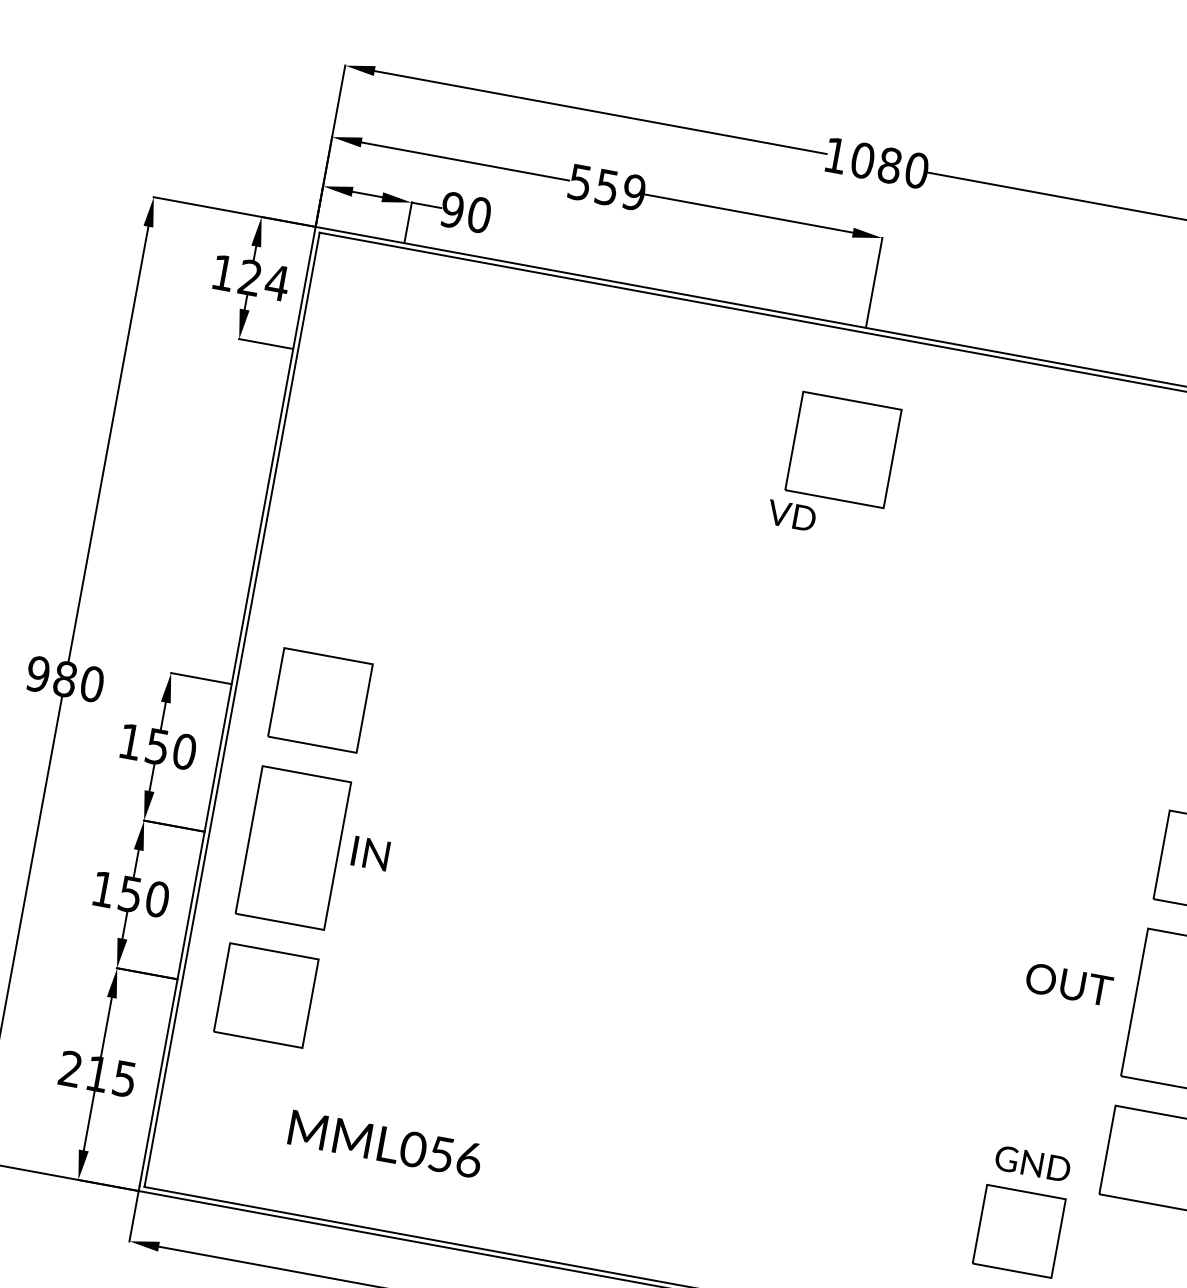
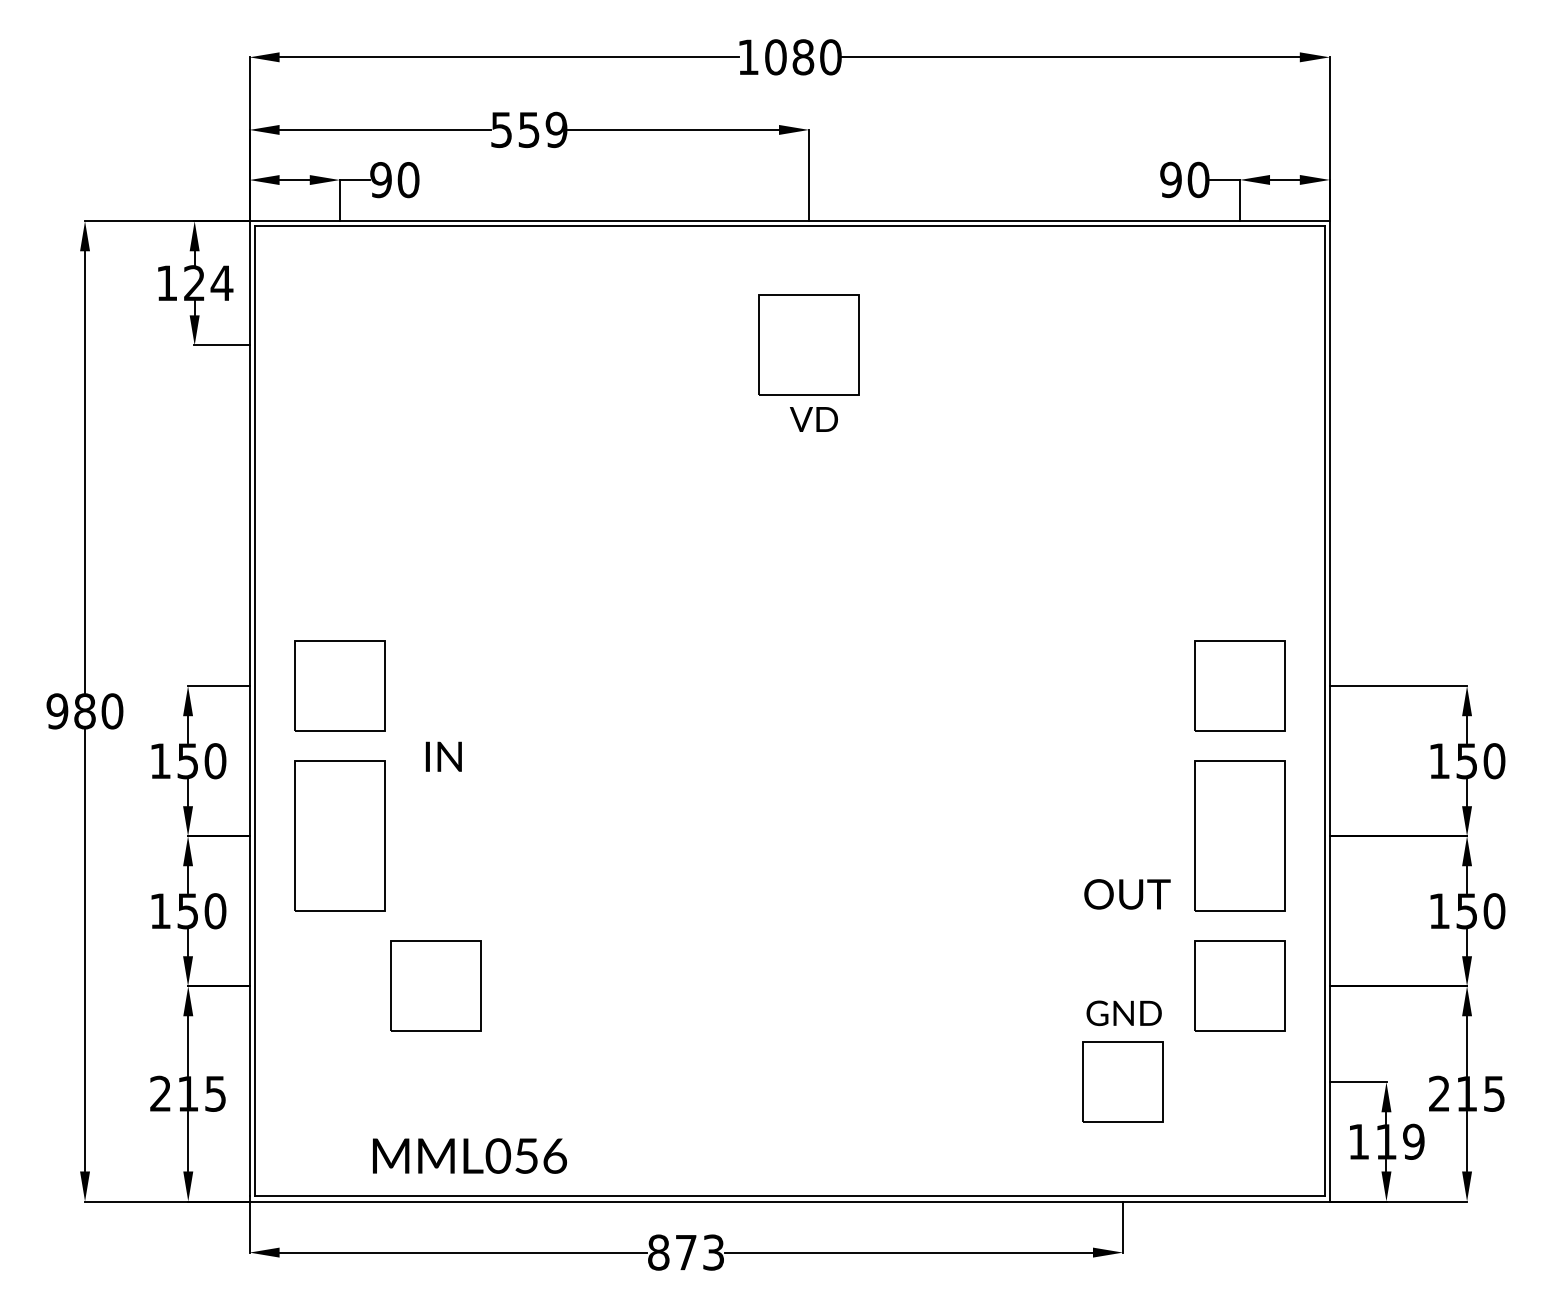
text: (791, 515) -> (813, 419), moved
text: (370, 853) -> (443, 756), moved
text: (1069, 984) -> (1127, 894), moved
part: (266, 994) -> (435, 985), moved
text: (386, 1143) -> (470, 1155), moved

